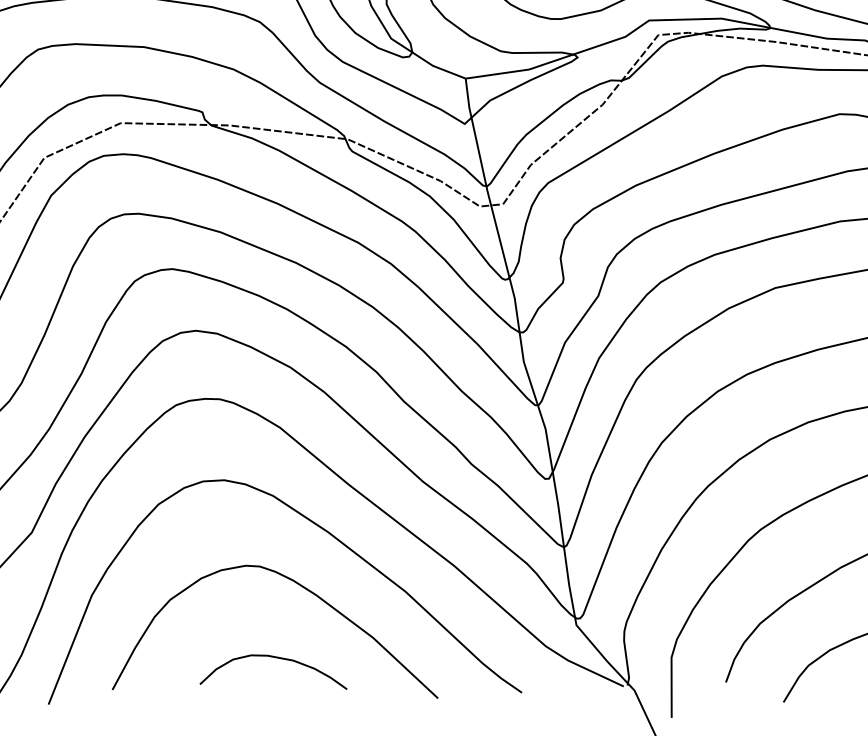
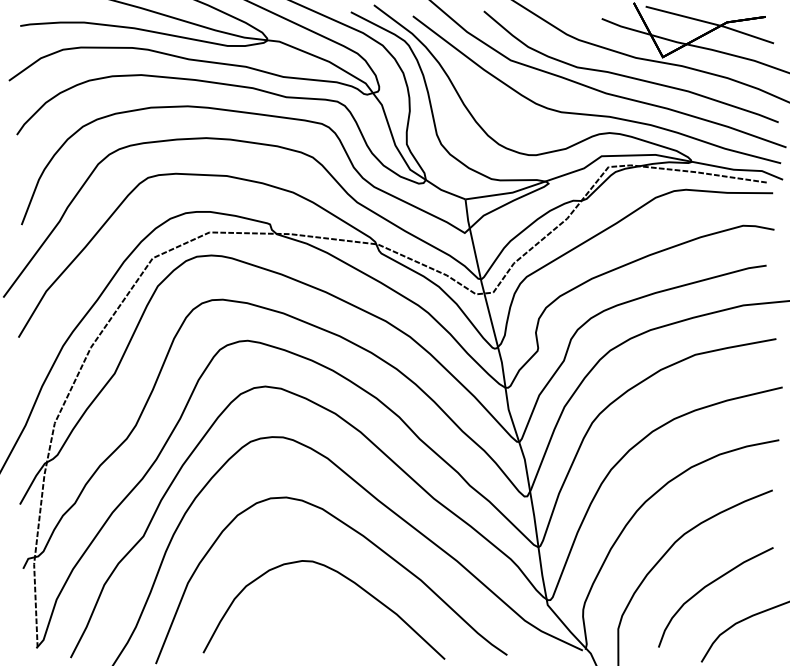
curve: (278, 659) -> (326, 630), removed

